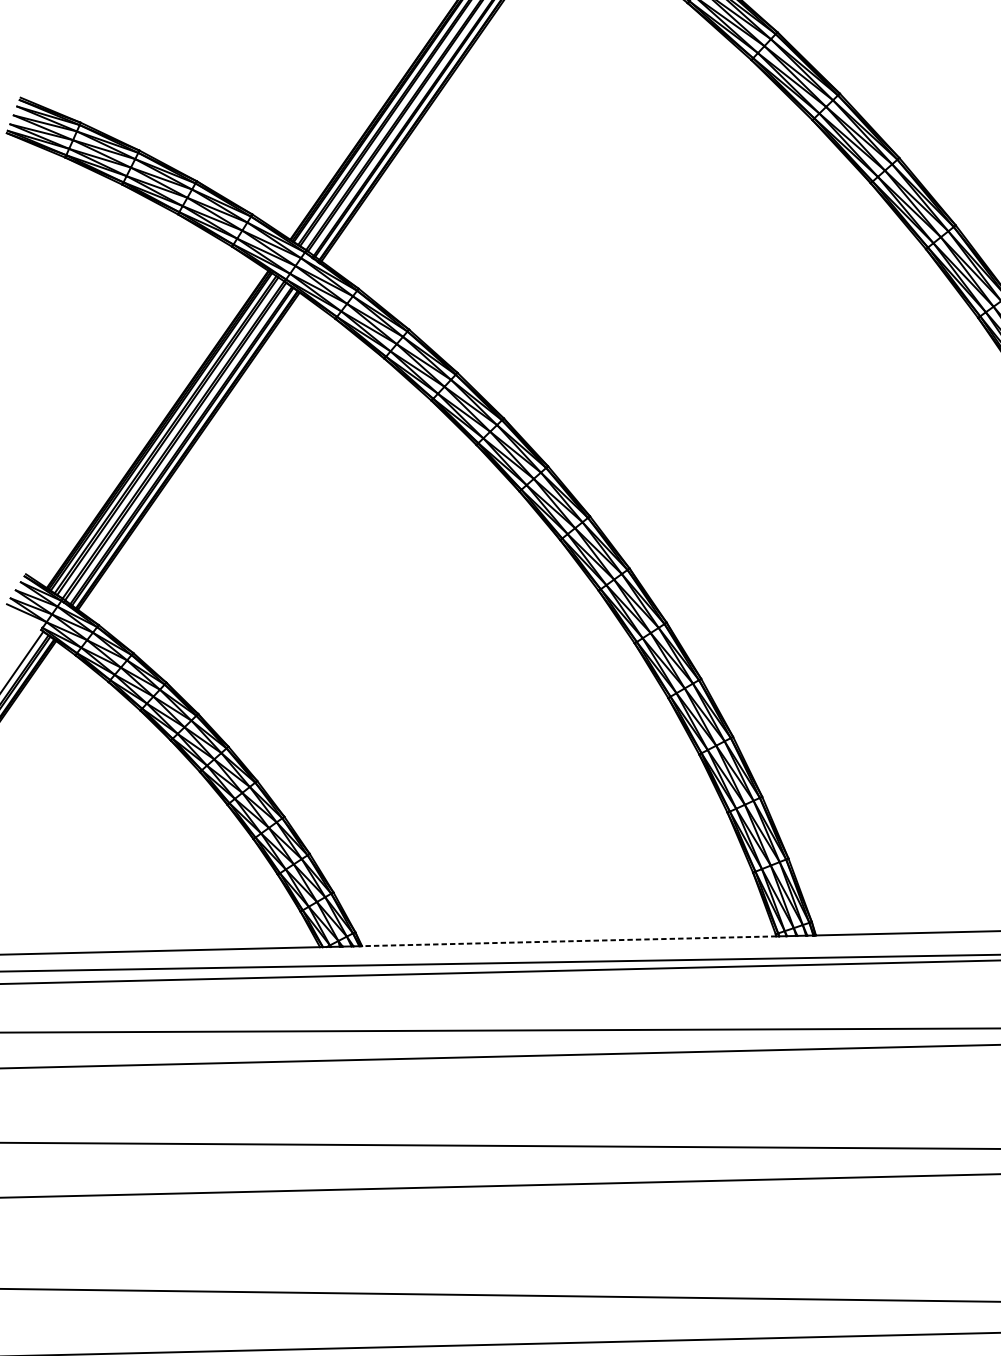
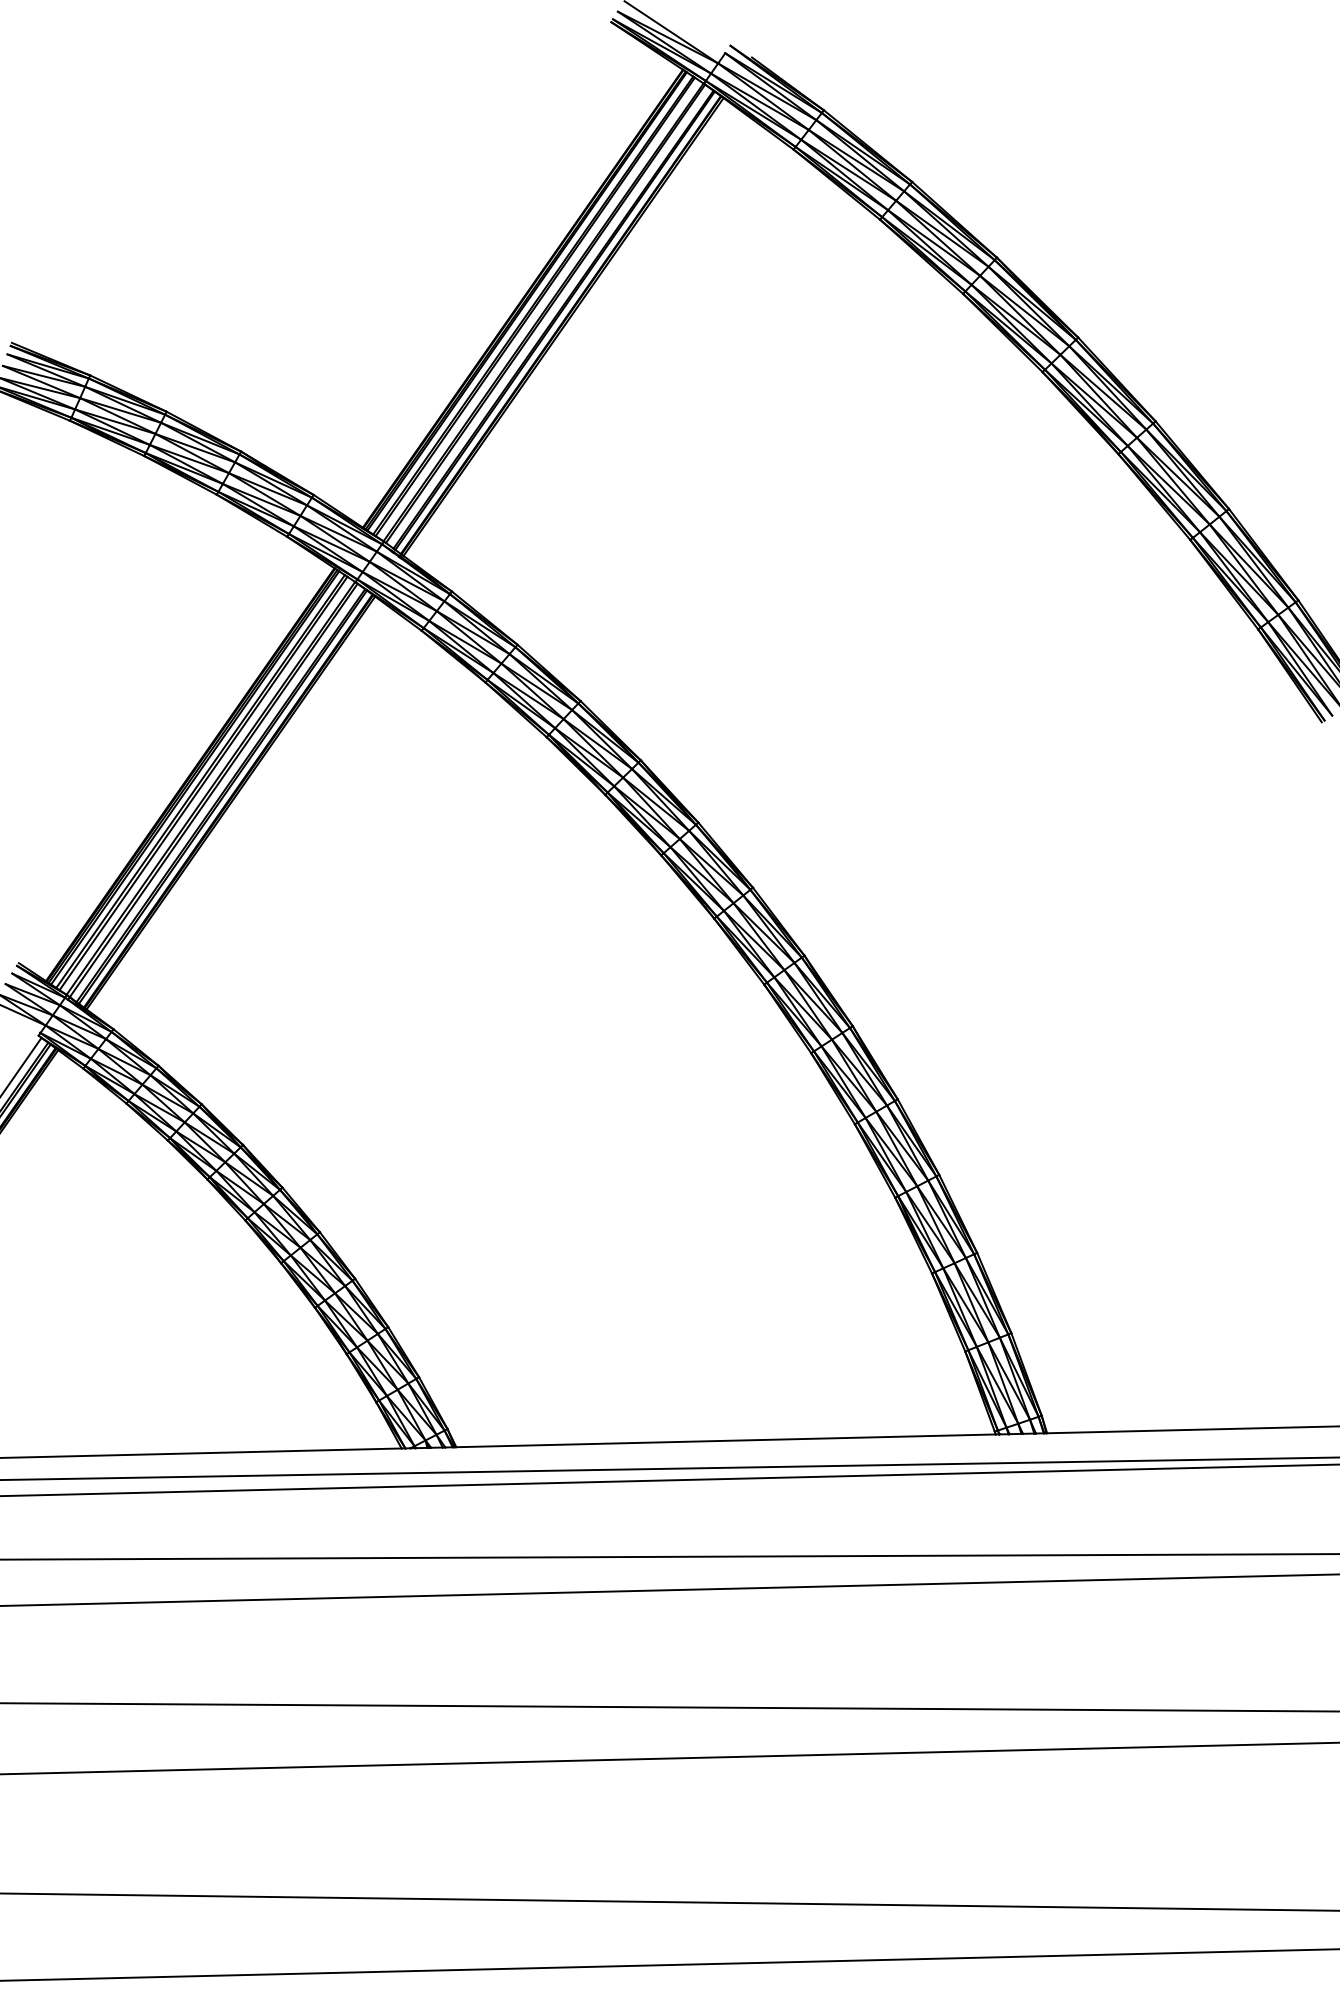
line: (569, 941) -> (726, 1440), dashed -> solid

